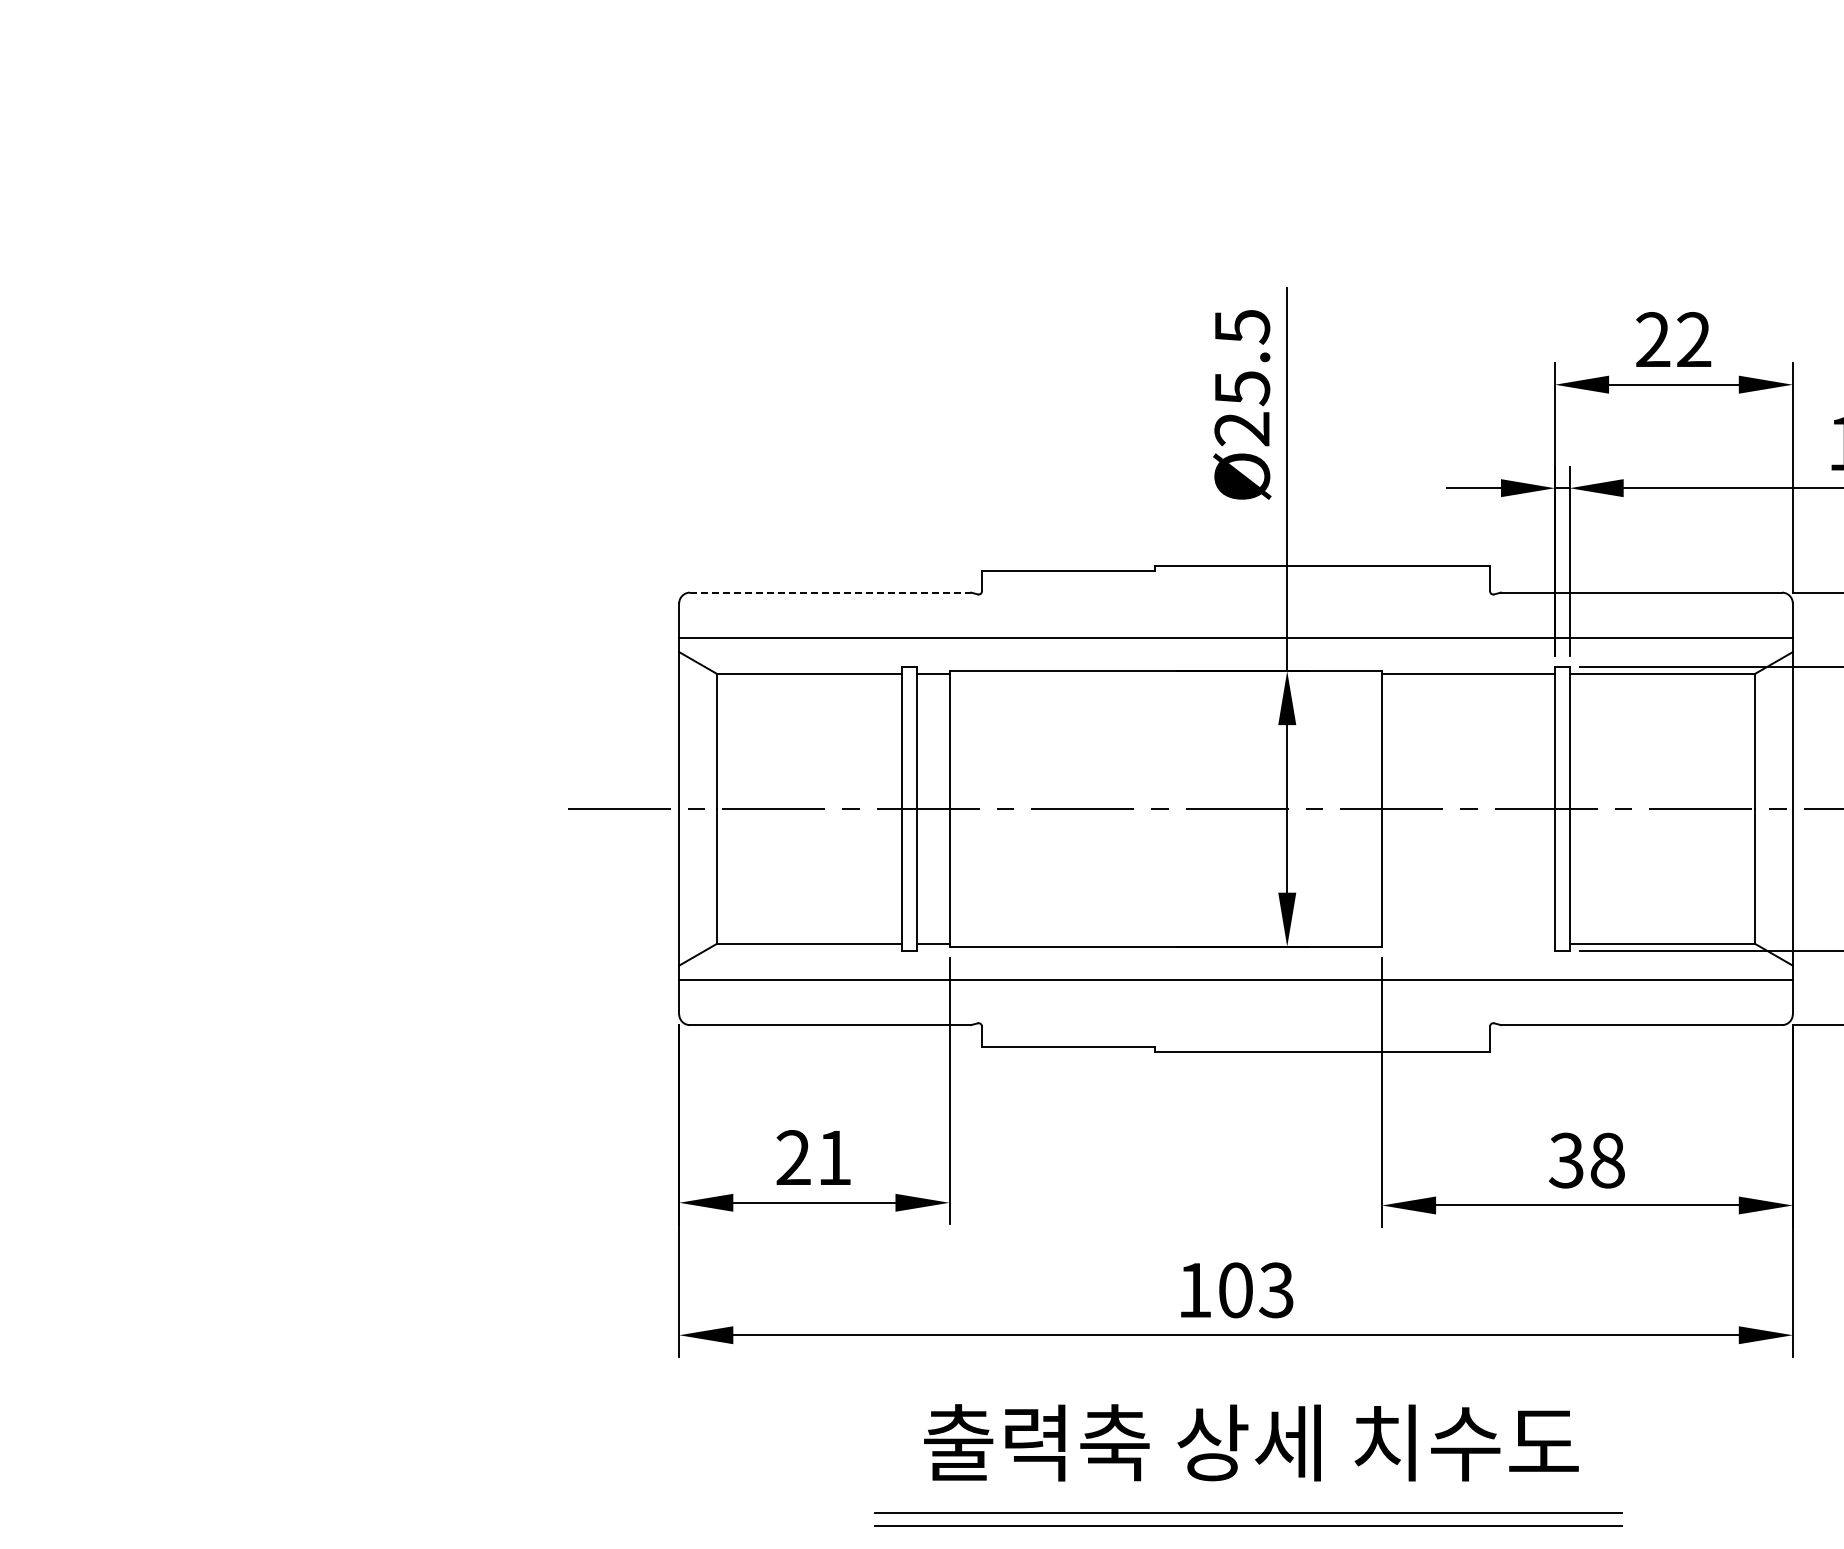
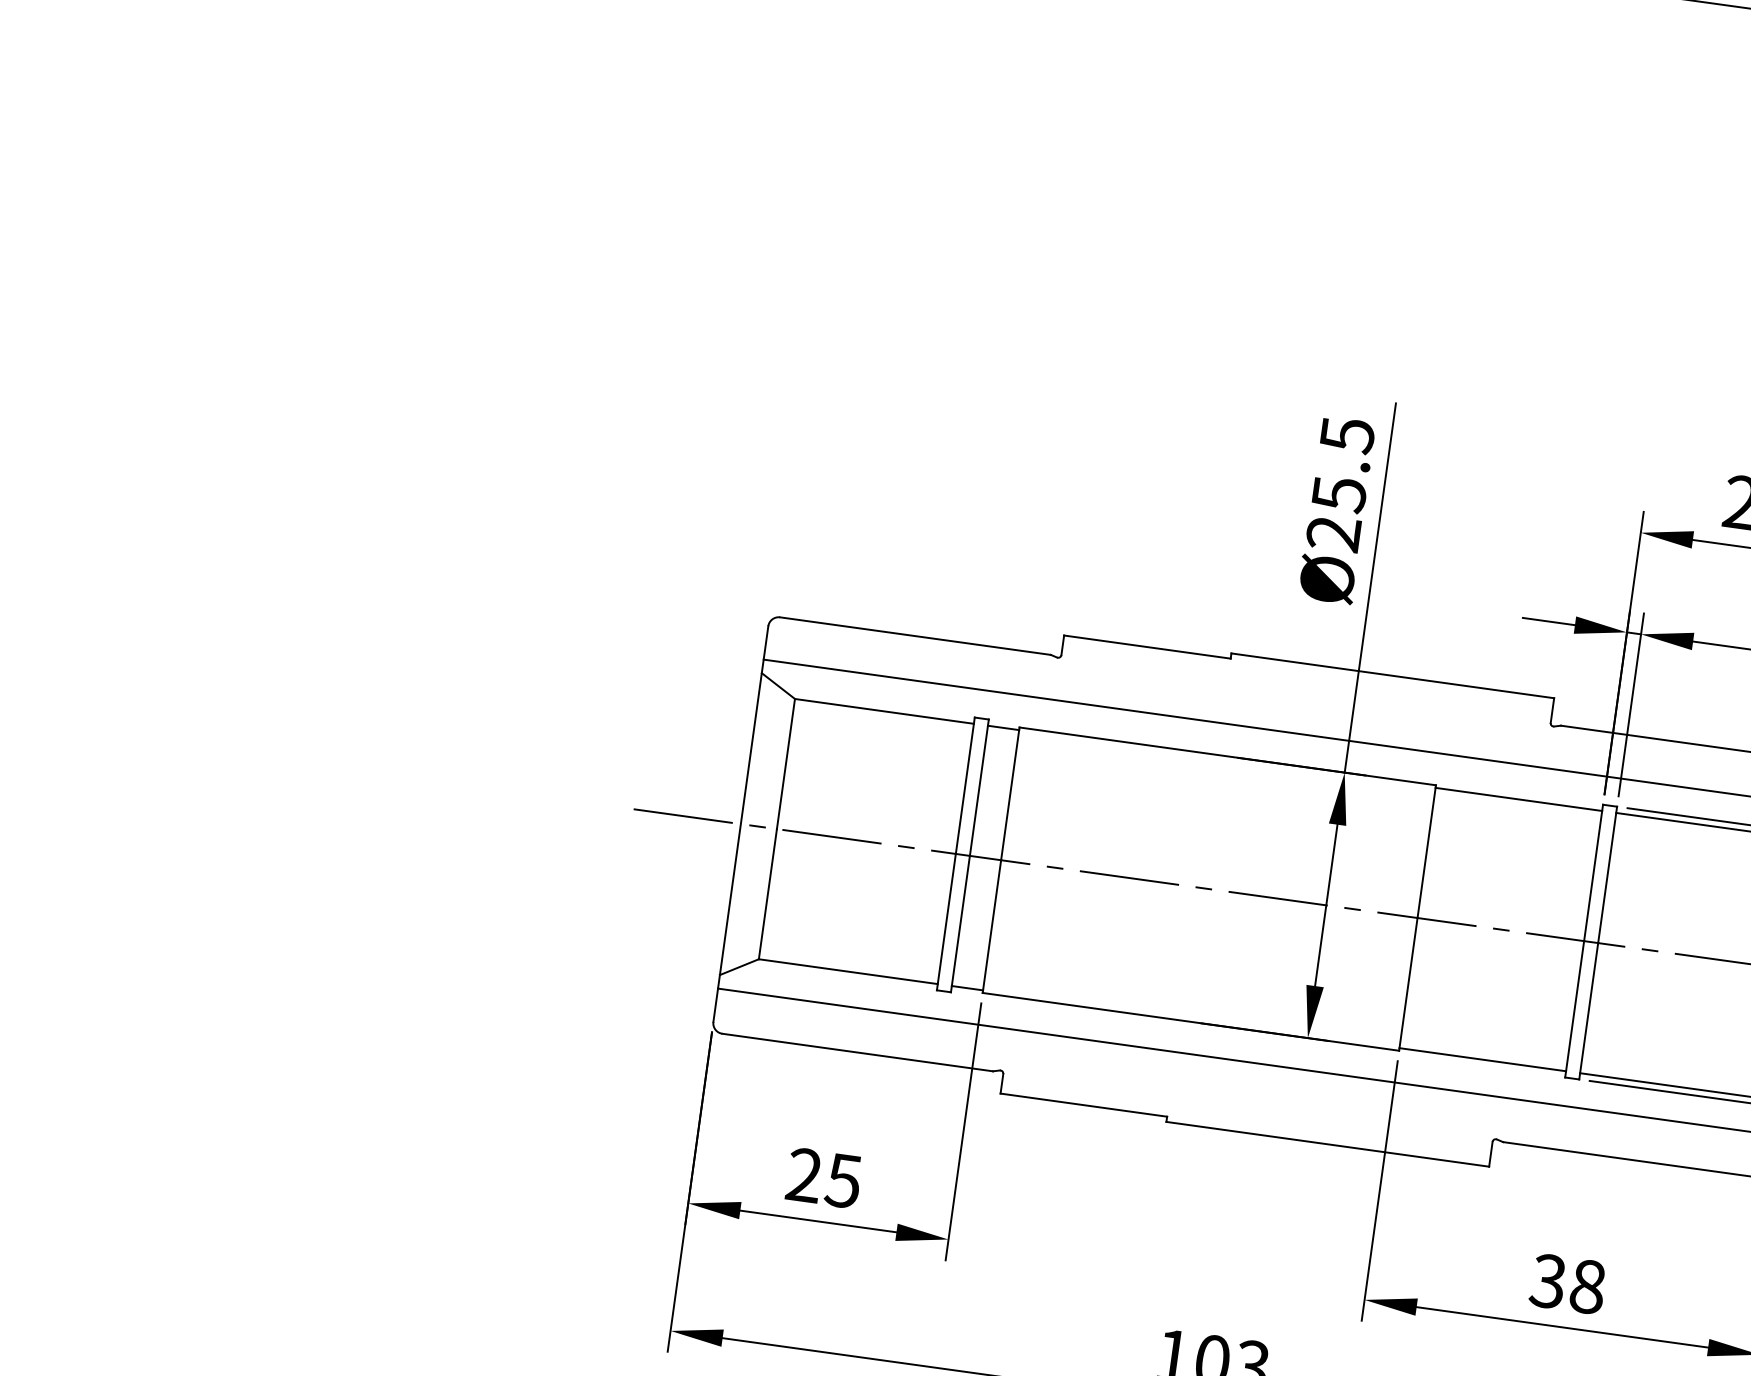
line: (830, 592) -> (915, 635), dashed -> solid
line: (1467, 944) -> (1481, 1060), added
text: (833, 1158) -> (842, 1181), 21 -> 25

